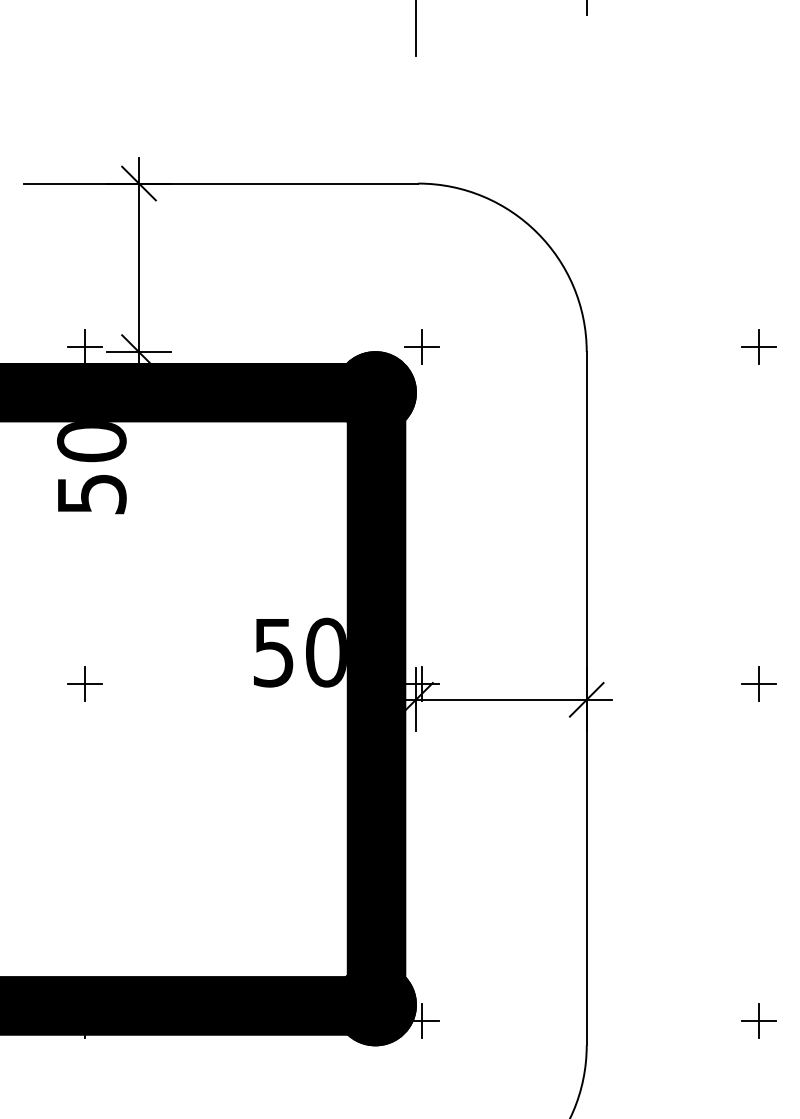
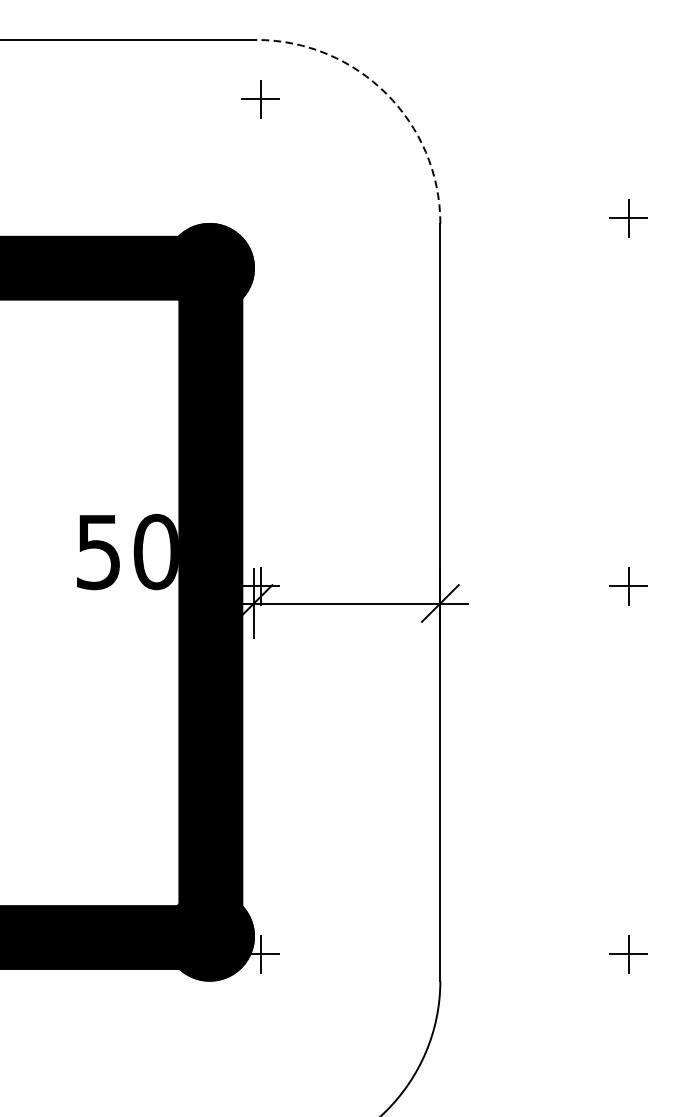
arc: (537, 232) -> (386, 93), solid -> dashed
part: (421, 346) -> (259, 98), moved

